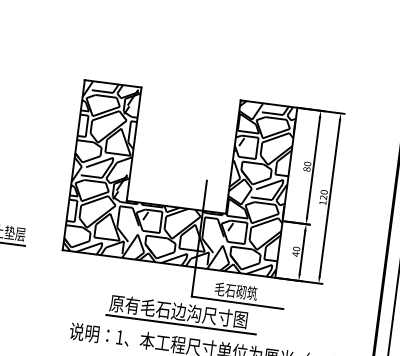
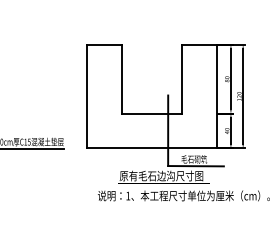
hatch: (179, 178) -> (151, 96), removed

